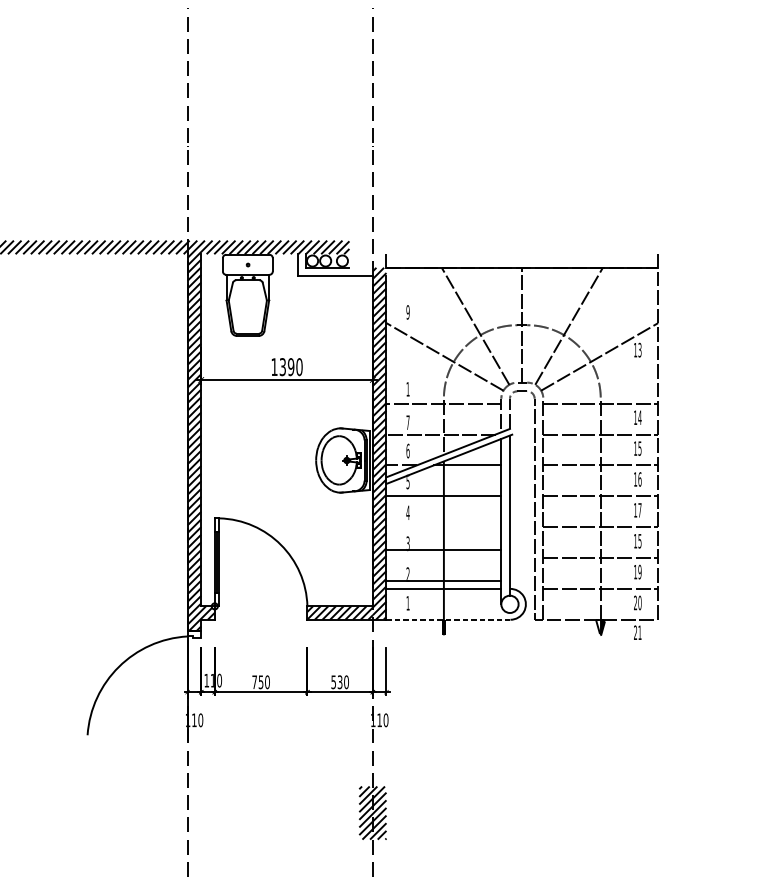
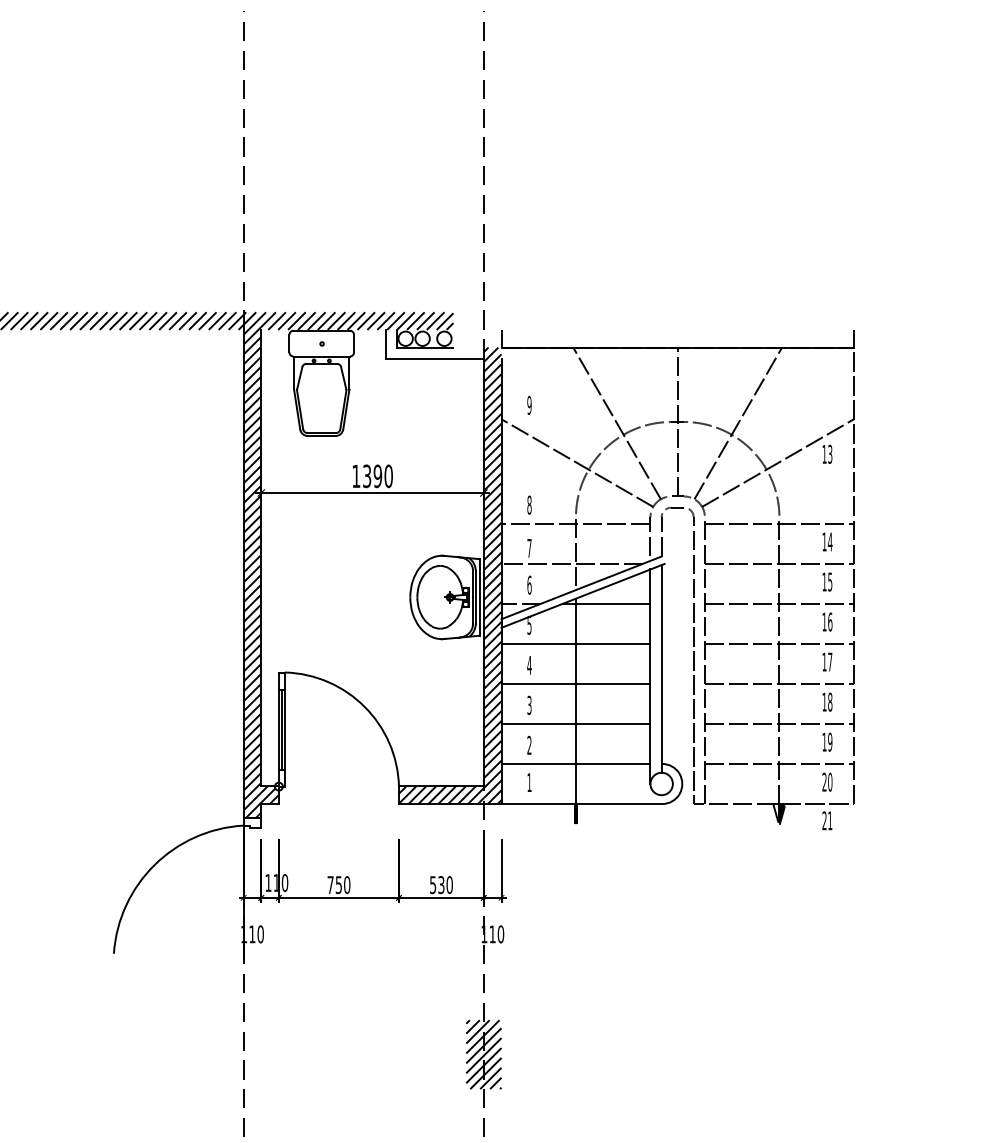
text: (408, 388) -> (529, 504), 1 -> 8
text: (640, 540) -> (830, 701), 15 -> 18
line: (443, 549) -> (575, 683), moved
line: (443, 580) -> (575, 723), moved
line: (448, 620) -> (581, 804), dashed -> solid

